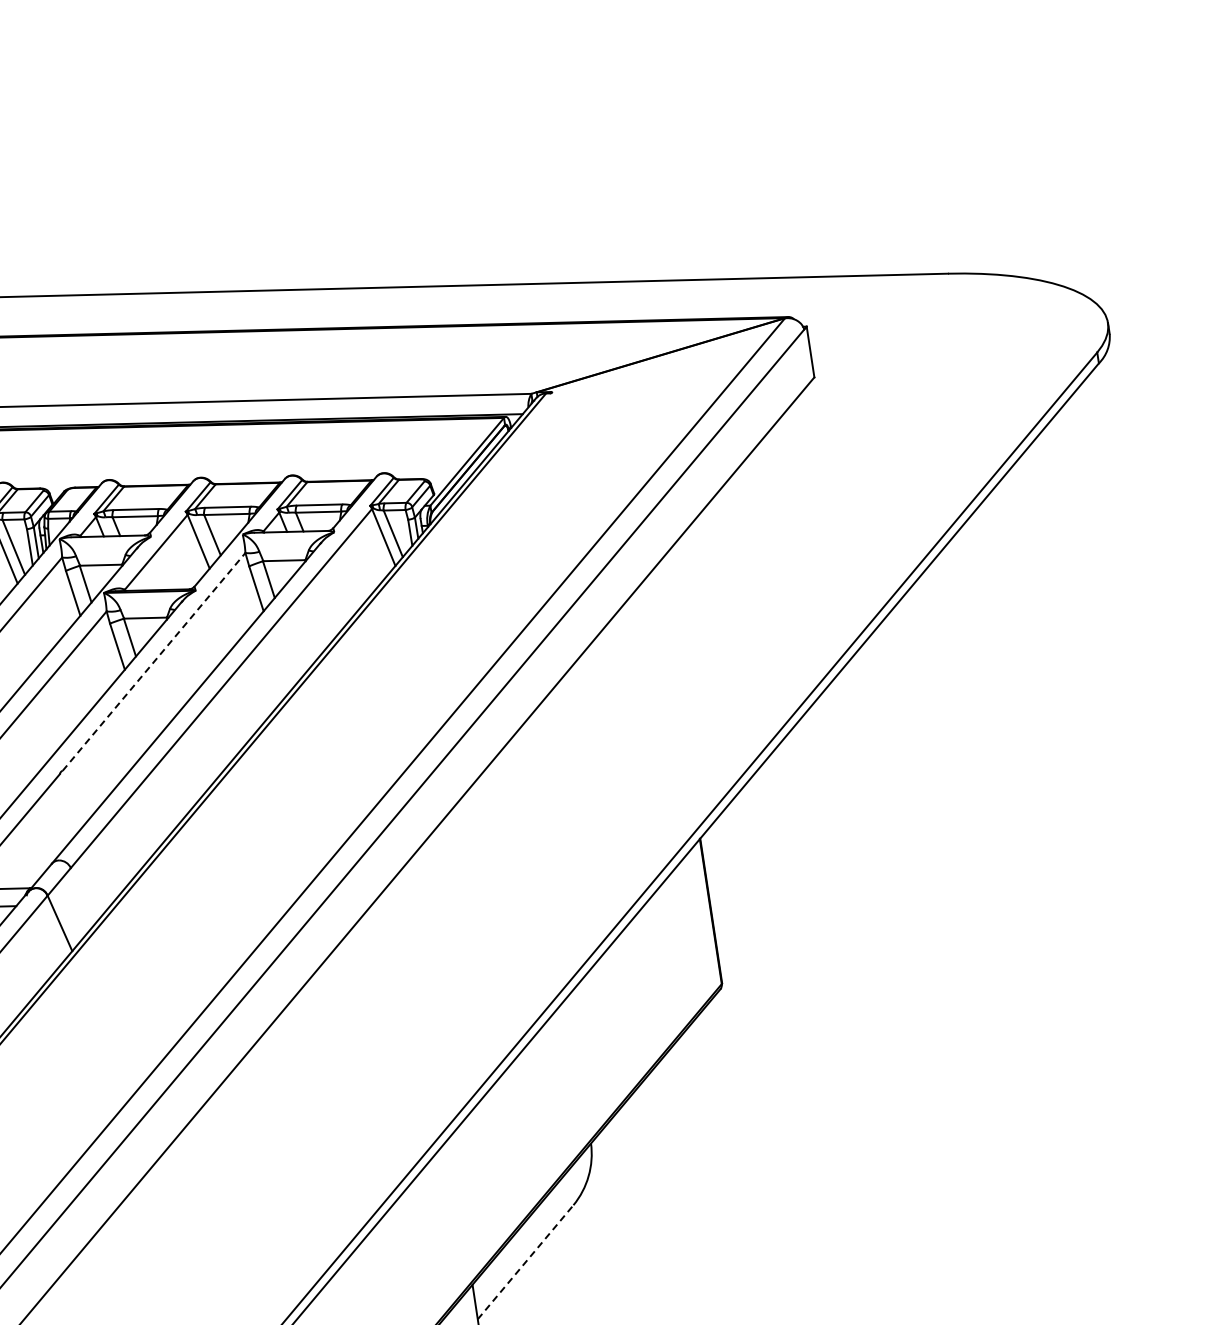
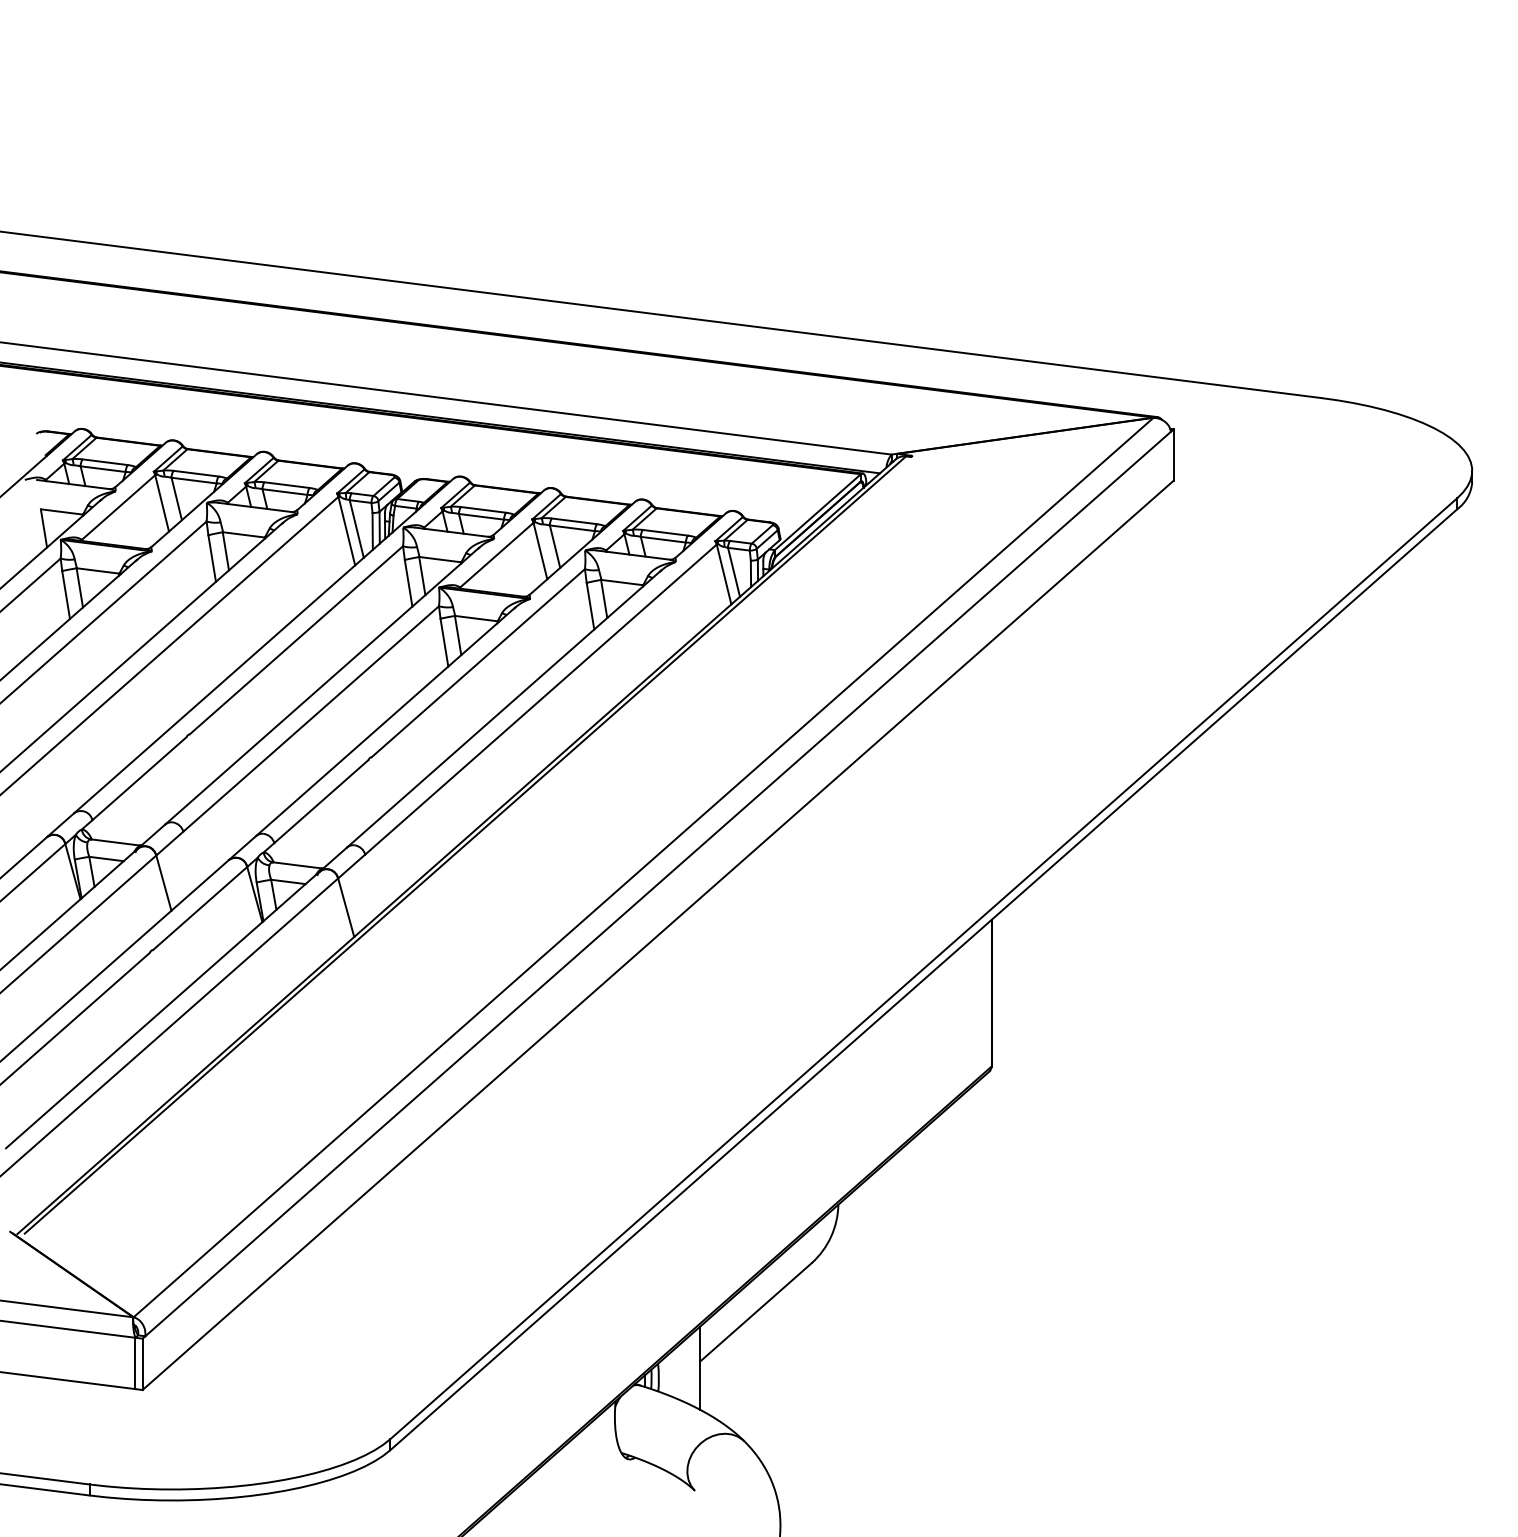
line: (154, 661) -> (478, 662), dashed -> solid
line: (526, 1262) -> (756, 1312), dashed -> solid

